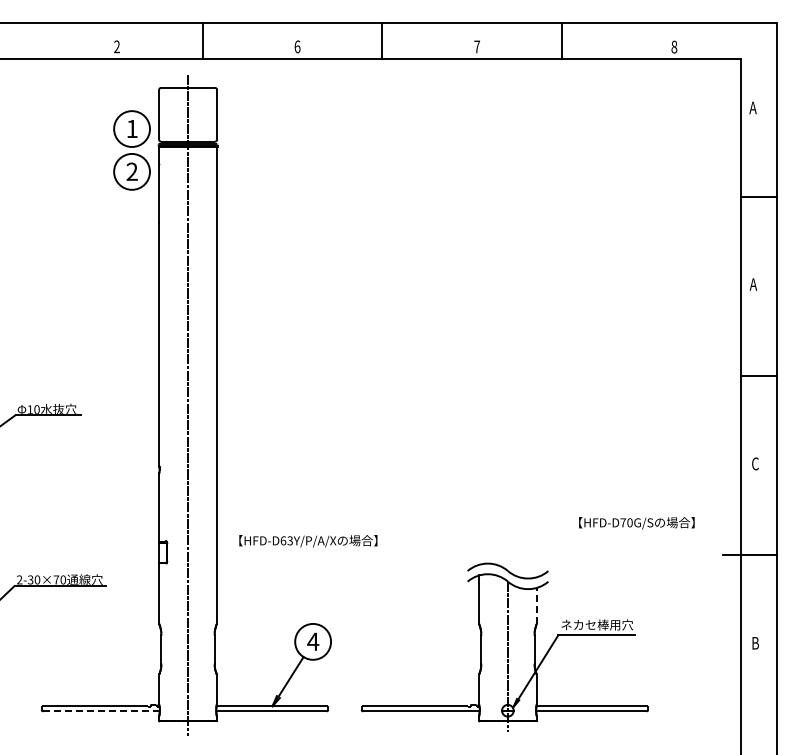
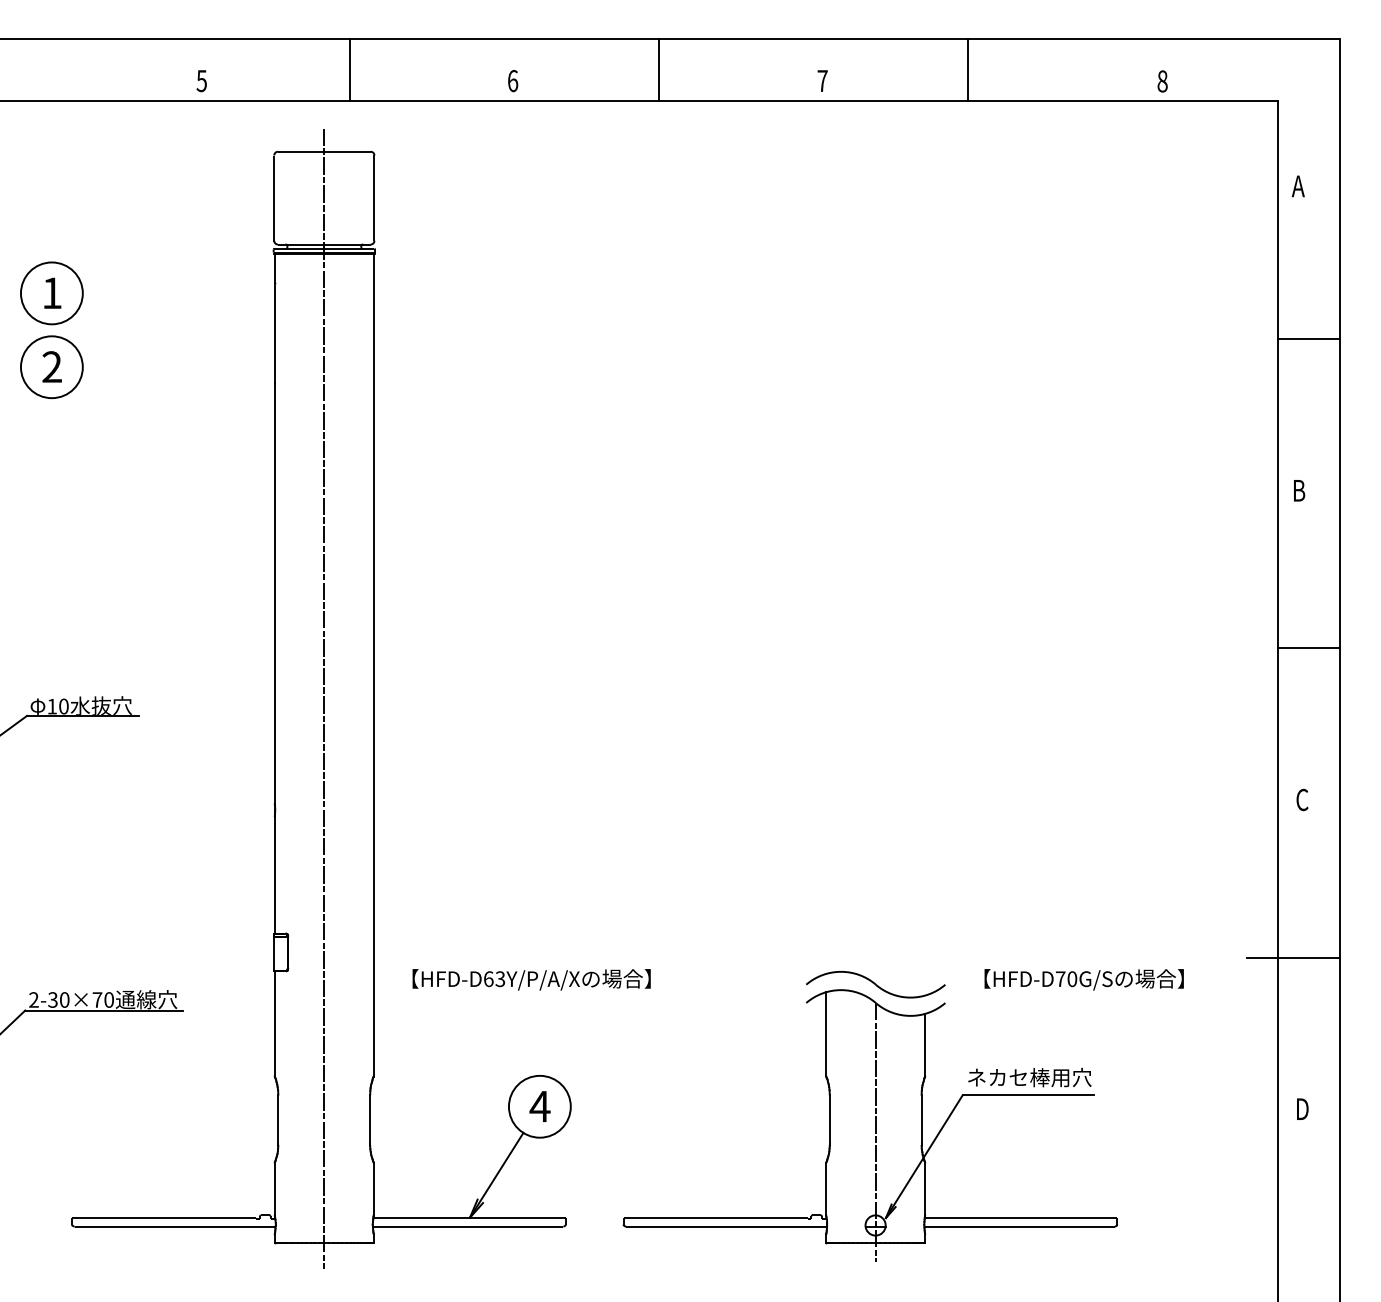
text: (116, 46) -> (200, 80), 2 -> 5
part: (131, 150) -> (50, 330), moved
text: (753, 284) -> (1299, 490), A -> B
text: (636, 523) -> (1083, 980), moved
text: (308, 541) -> (531, 980), moved
line: (536, 605) -> (924, 1044), dashed -> solid
text: (755, 643) -> (1302, 1109), B -> D
line: (101, 711) -> (175, 1226), dashed -> solid

